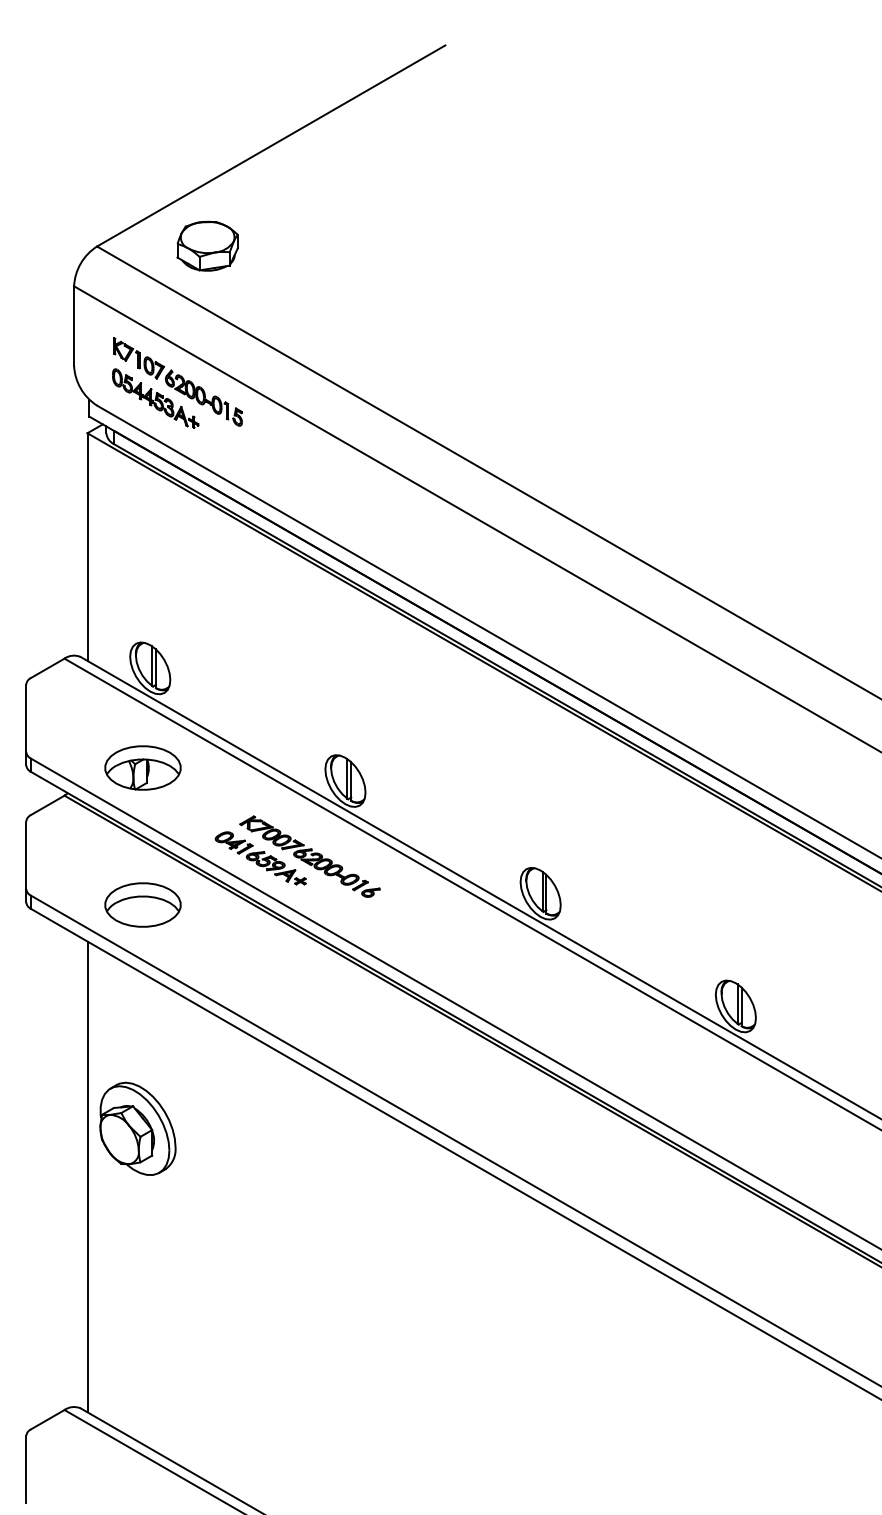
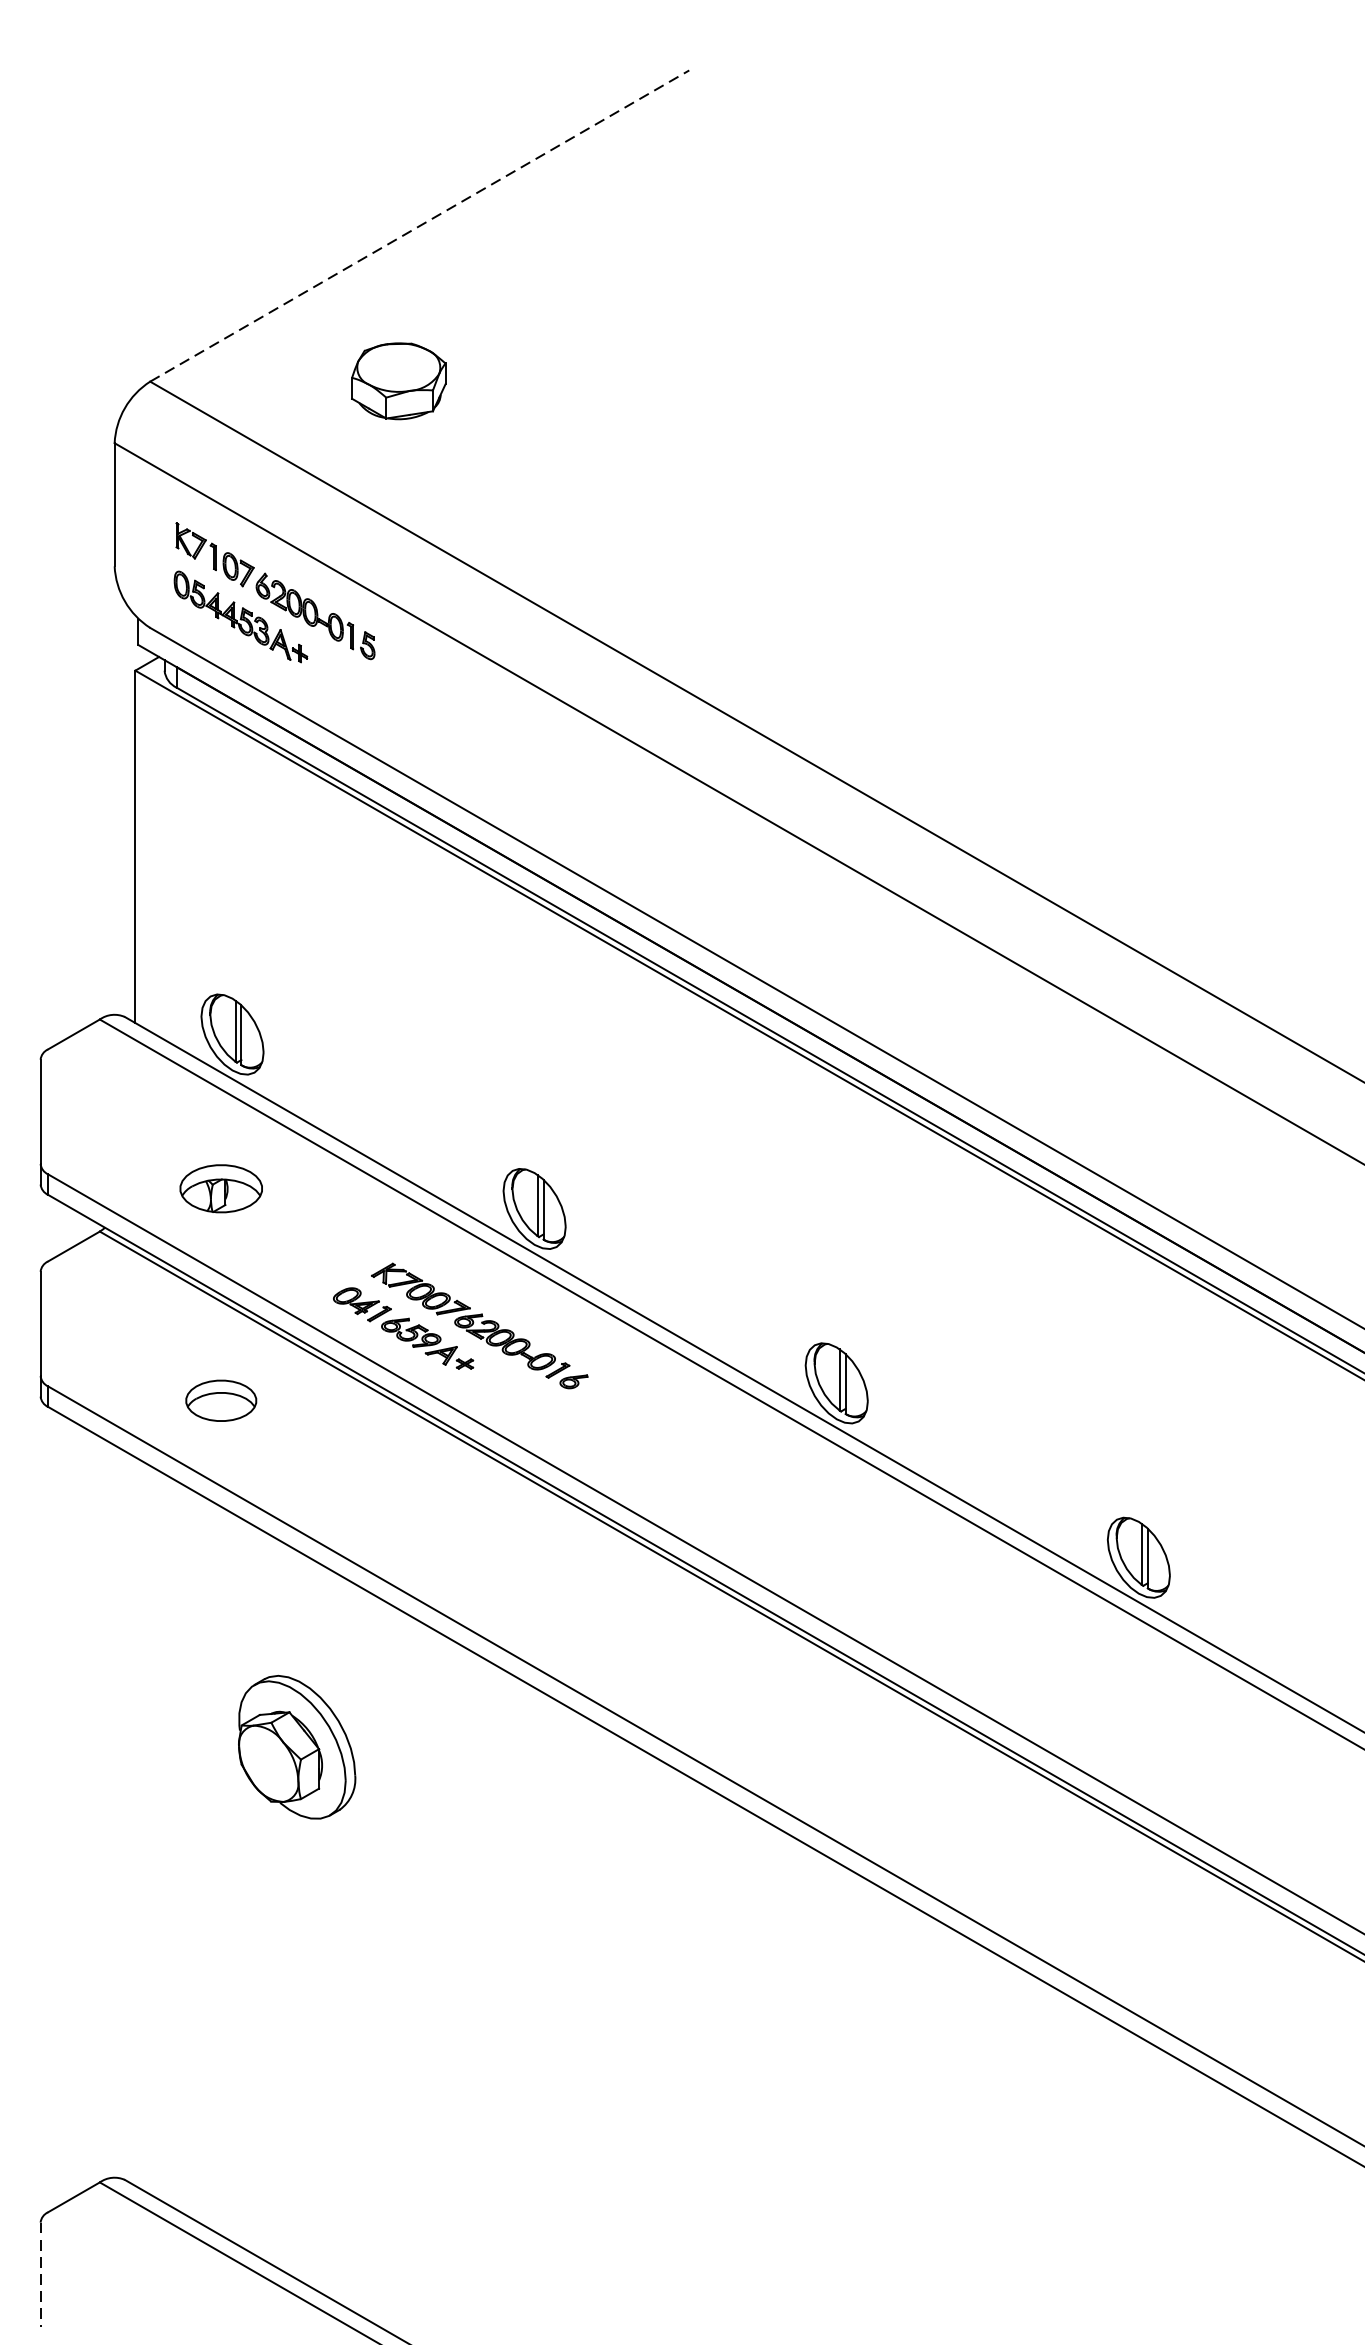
line: (271, 145) -> (420, 225), solid -> dashed
part: (207, 245) -> (398, 380), moved
part: (142, 767) -> (220, 1187), size x0.7
part: (142, 904) -> (220, 1400), size x0.6
part: (137, 1128) -> (296, 1746), moved
line: (87, 1176) -> (135, 1820), removed
line: (26, 1469) -> (40, 2274), solid -> dashed

